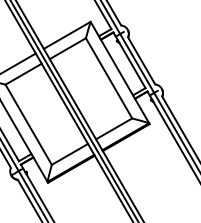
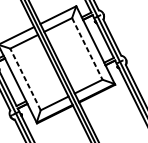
line: (109, 78) -> (87, 49), solid -> dashed
line: (28, 124) -> (25, 79), solid -> dashed

